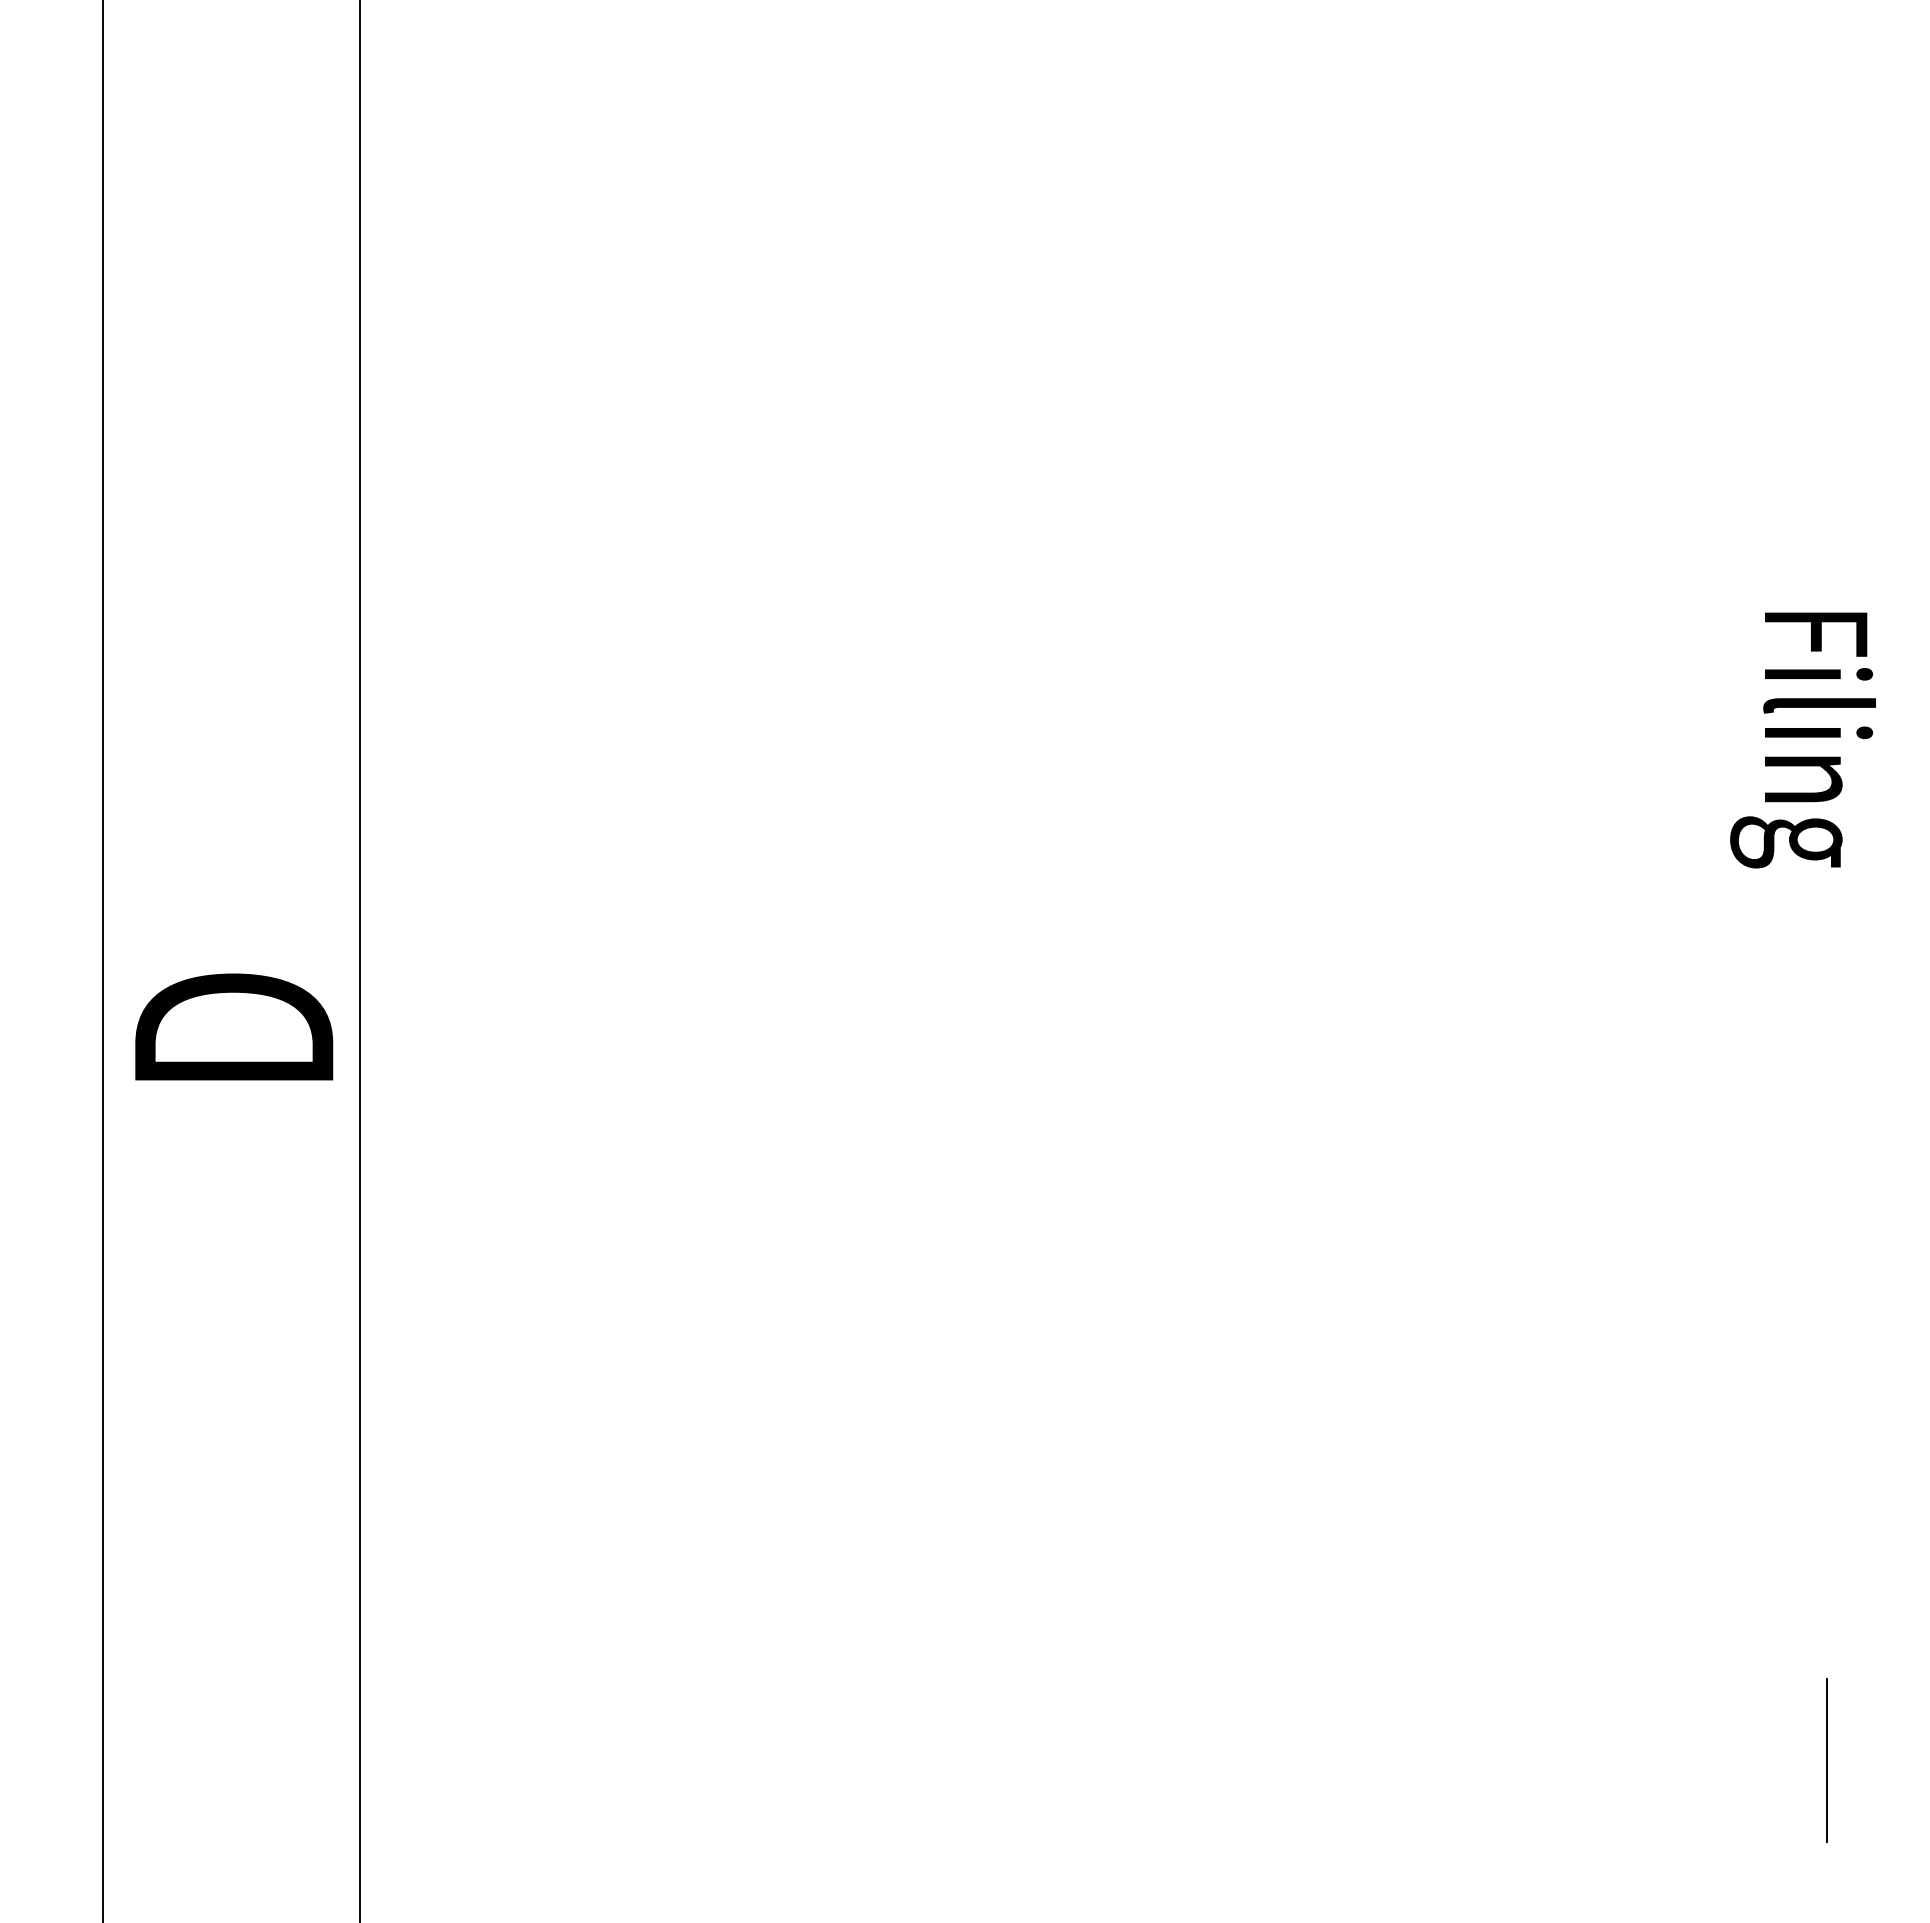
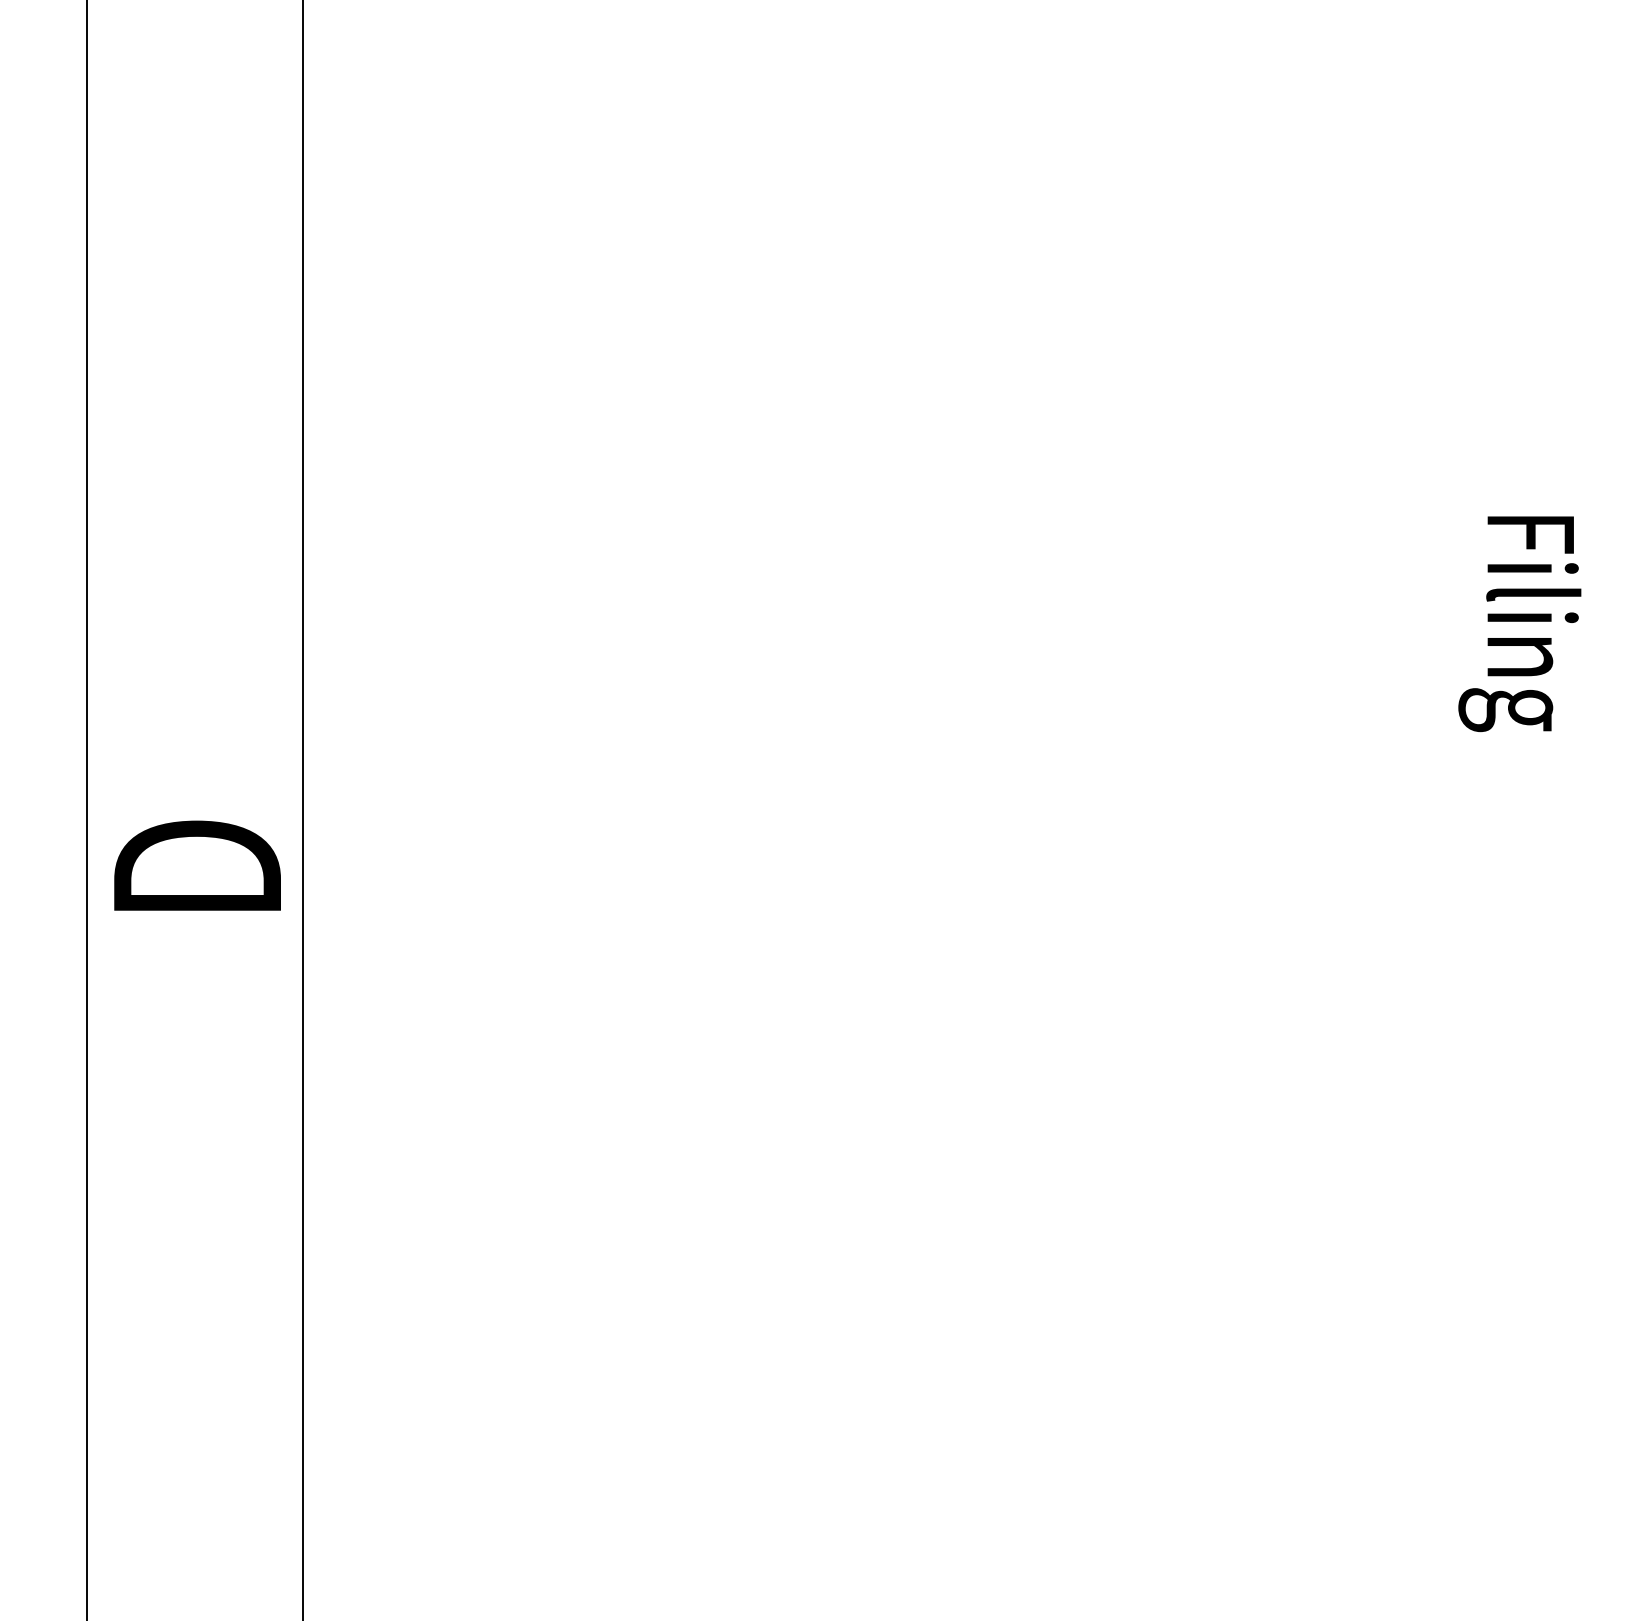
line: (1827, 1760) -> (1540, 1483), removed

